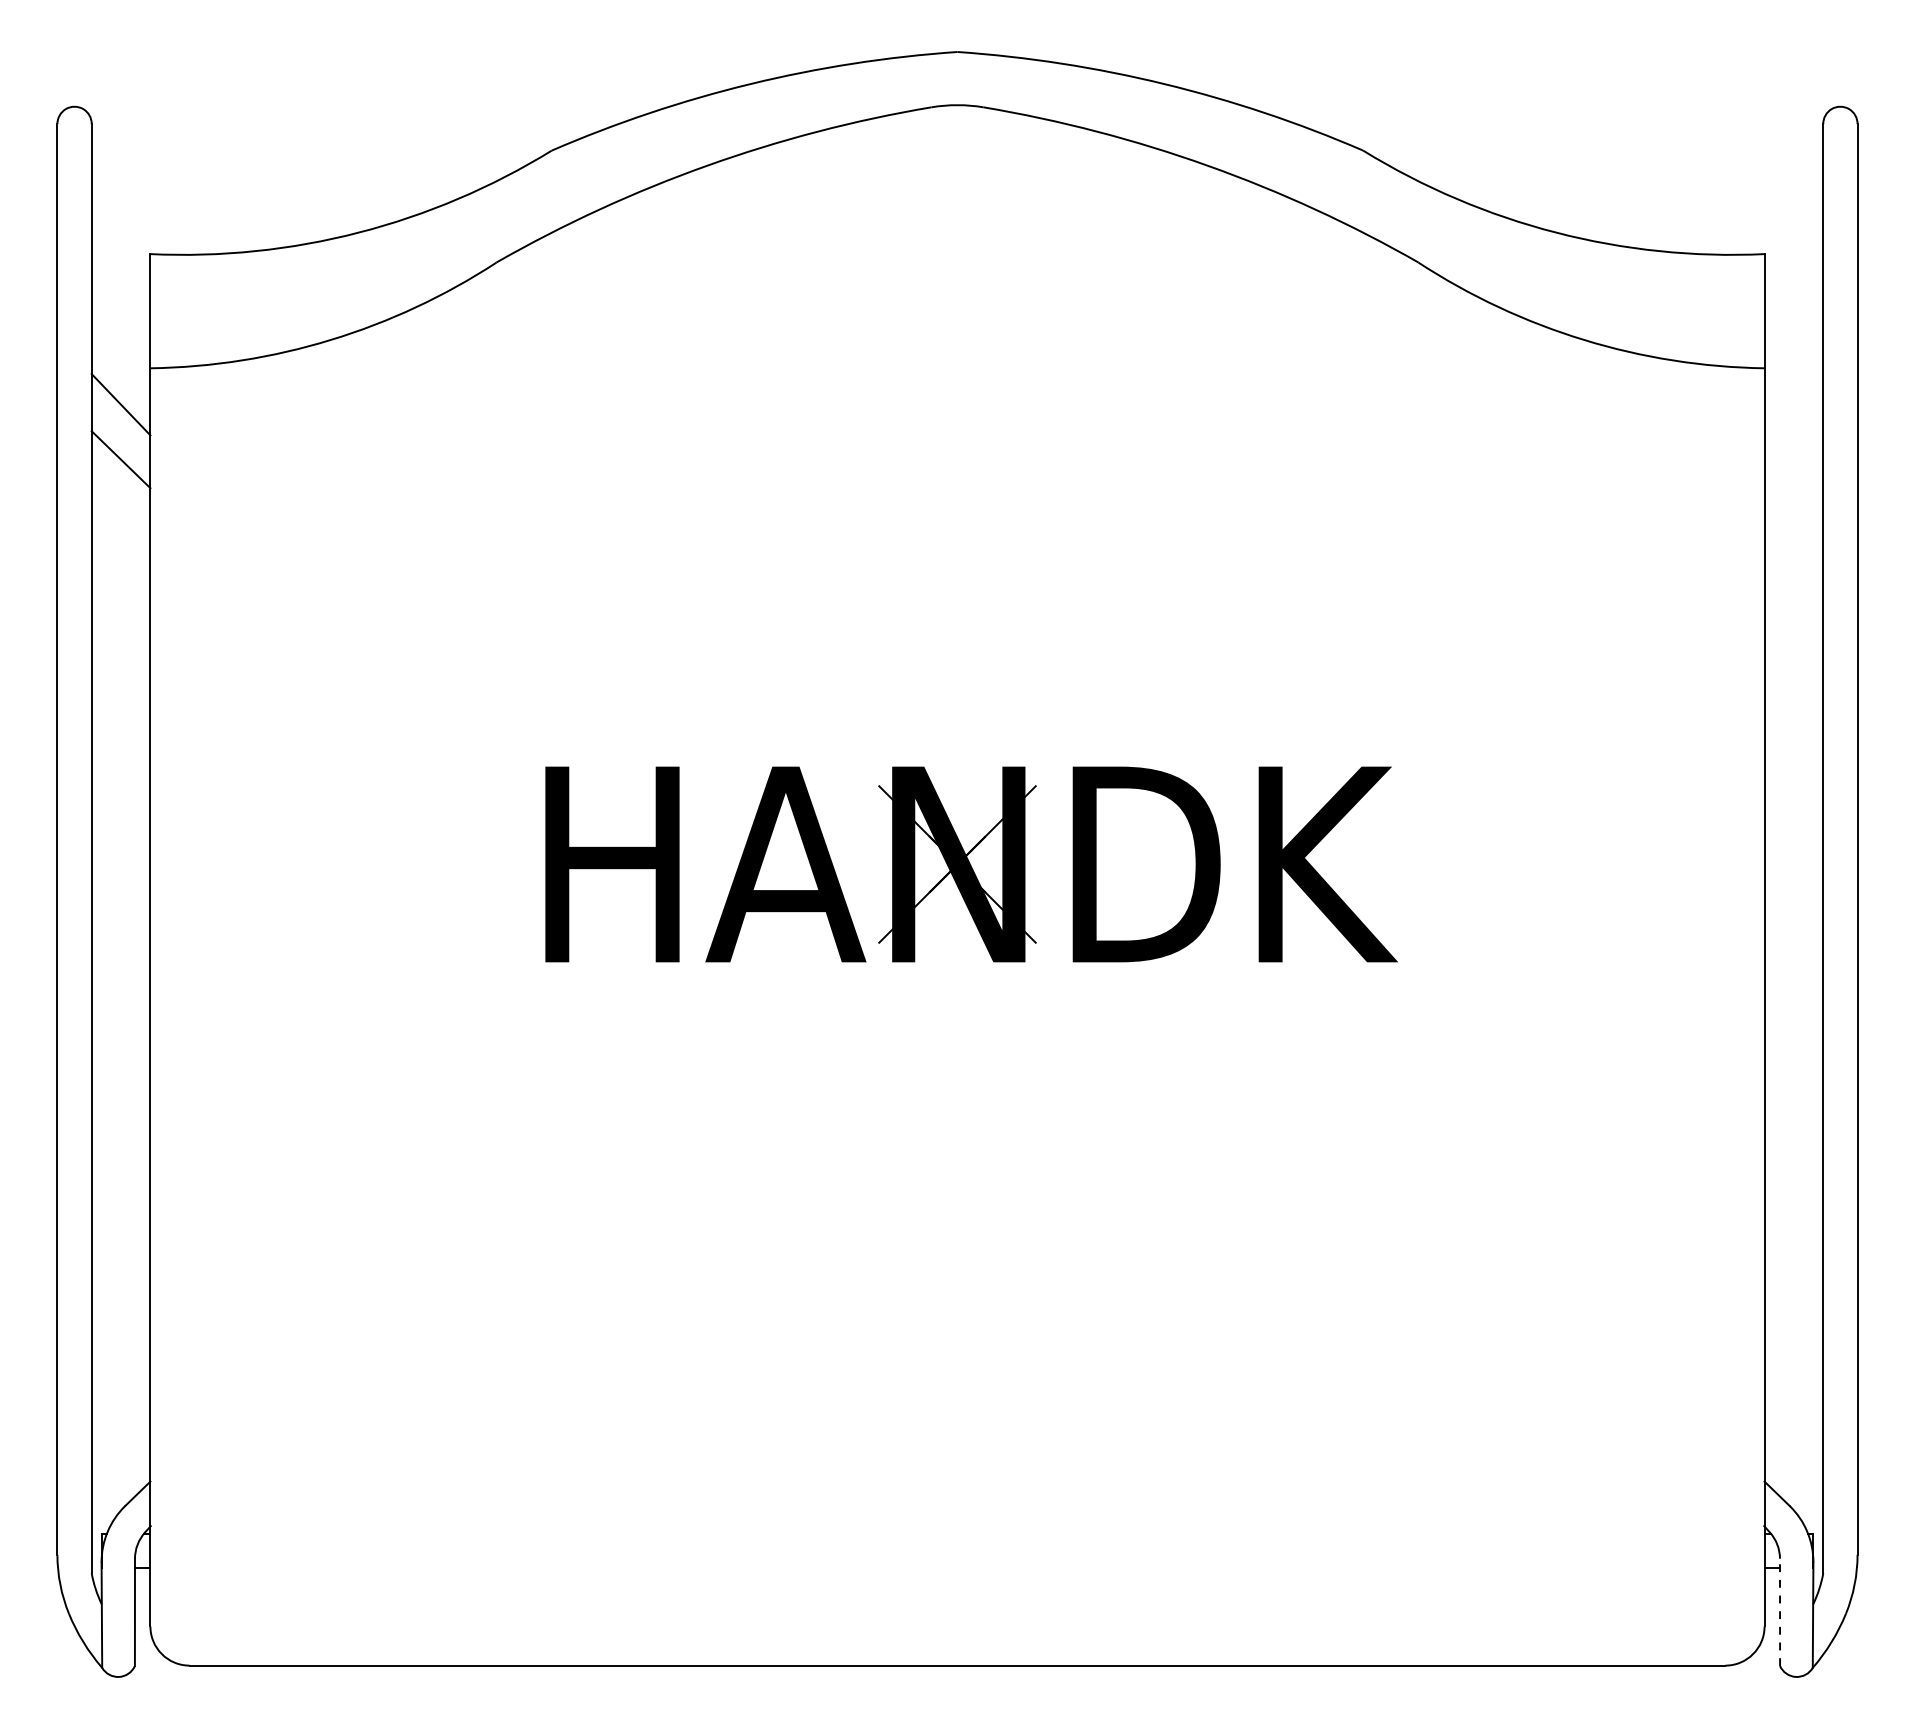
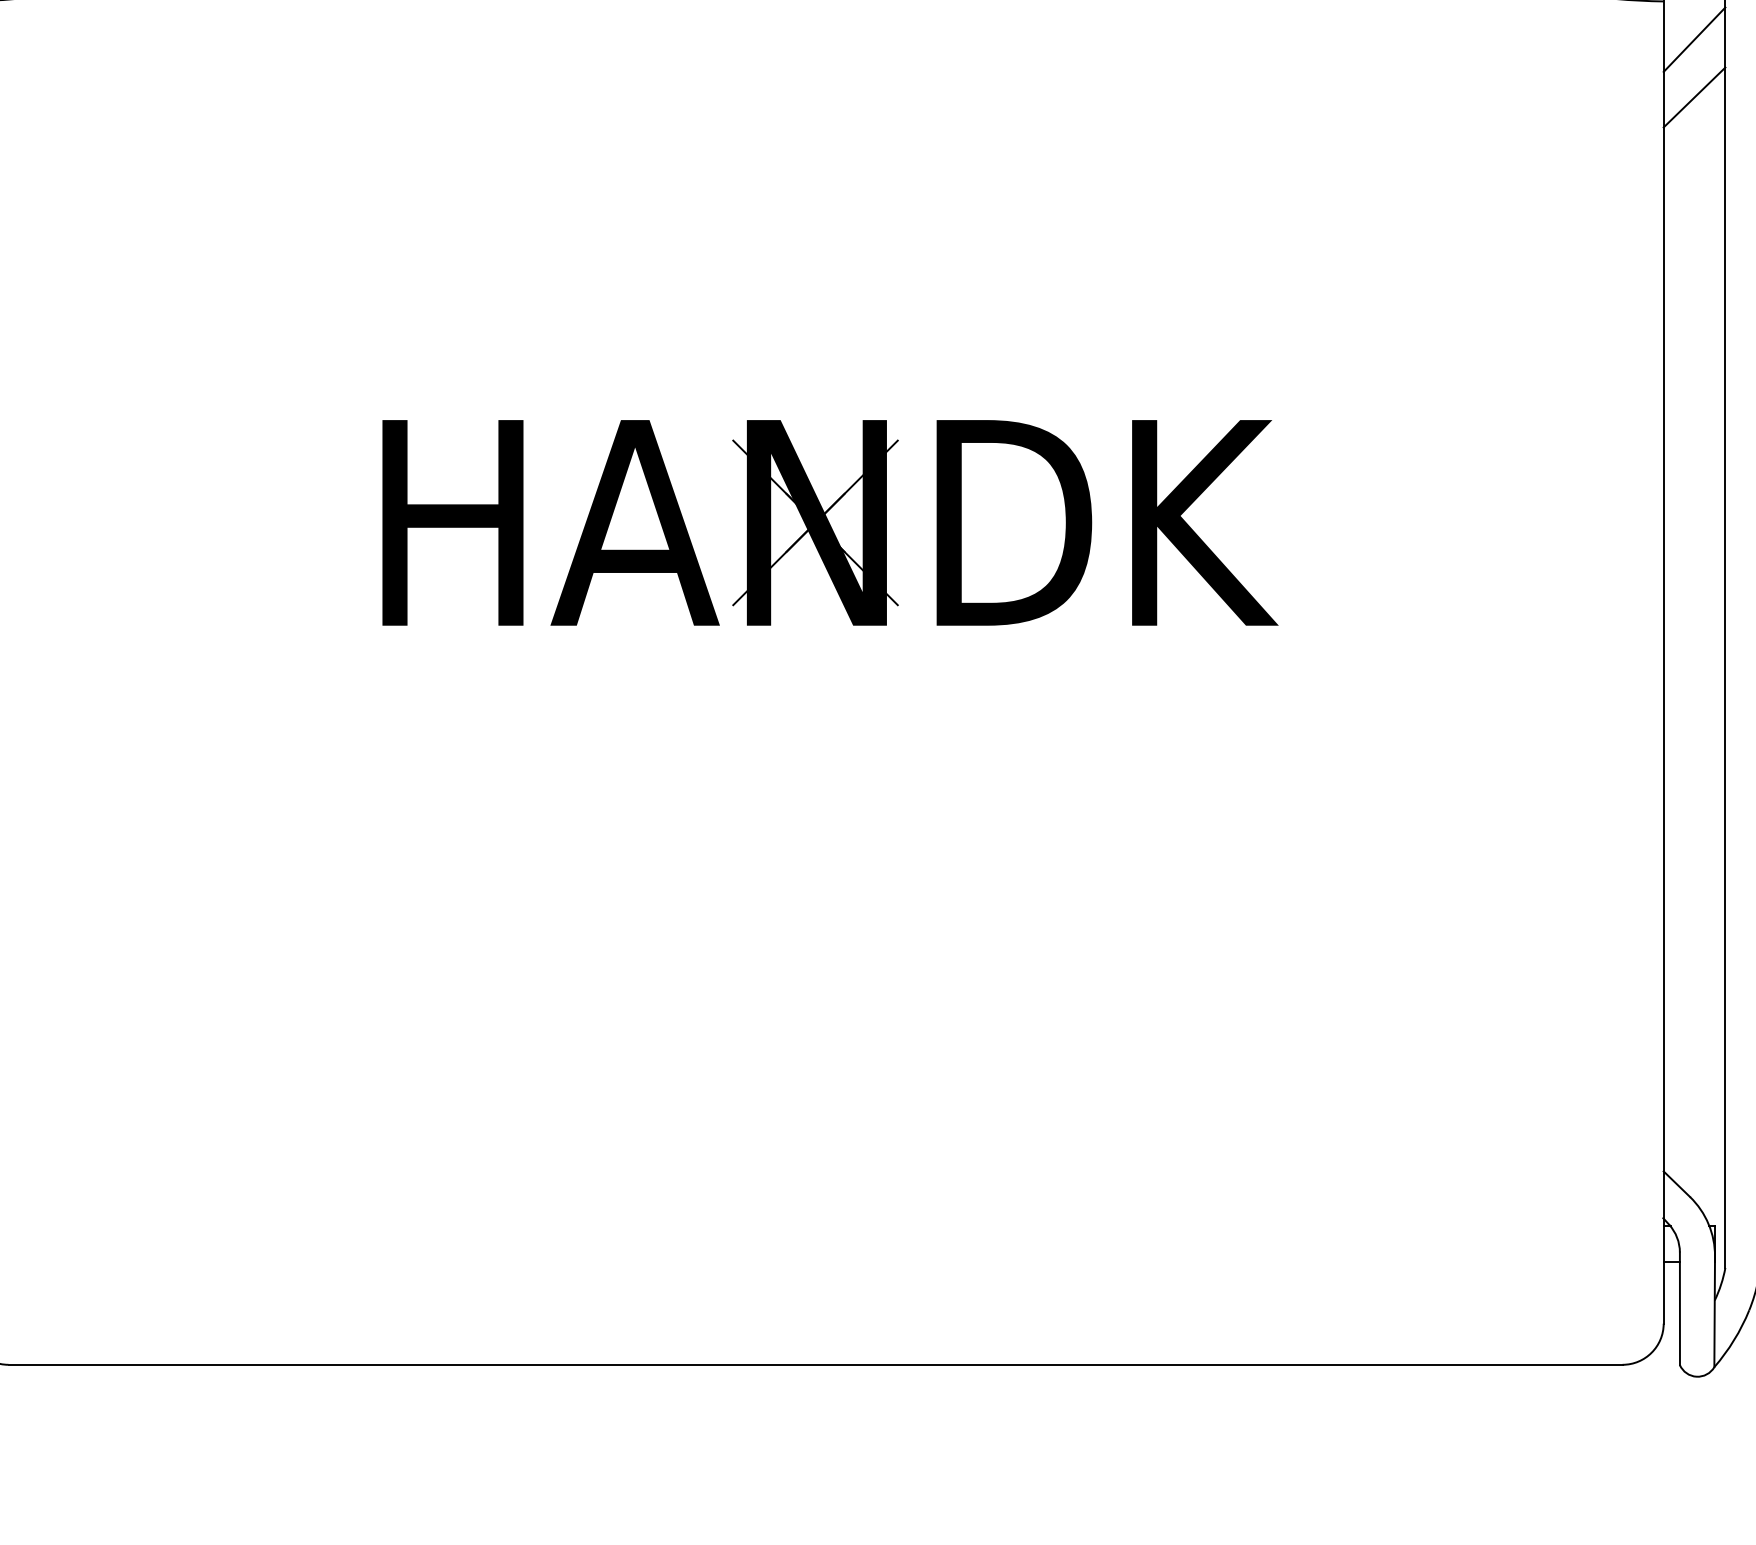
line: (1793, 404) -> (1694, 39), added
line: (1793, 459) -> (1694, 97), added
line: (1780, 1612) -> (1680, 1308), dashed -> solid

